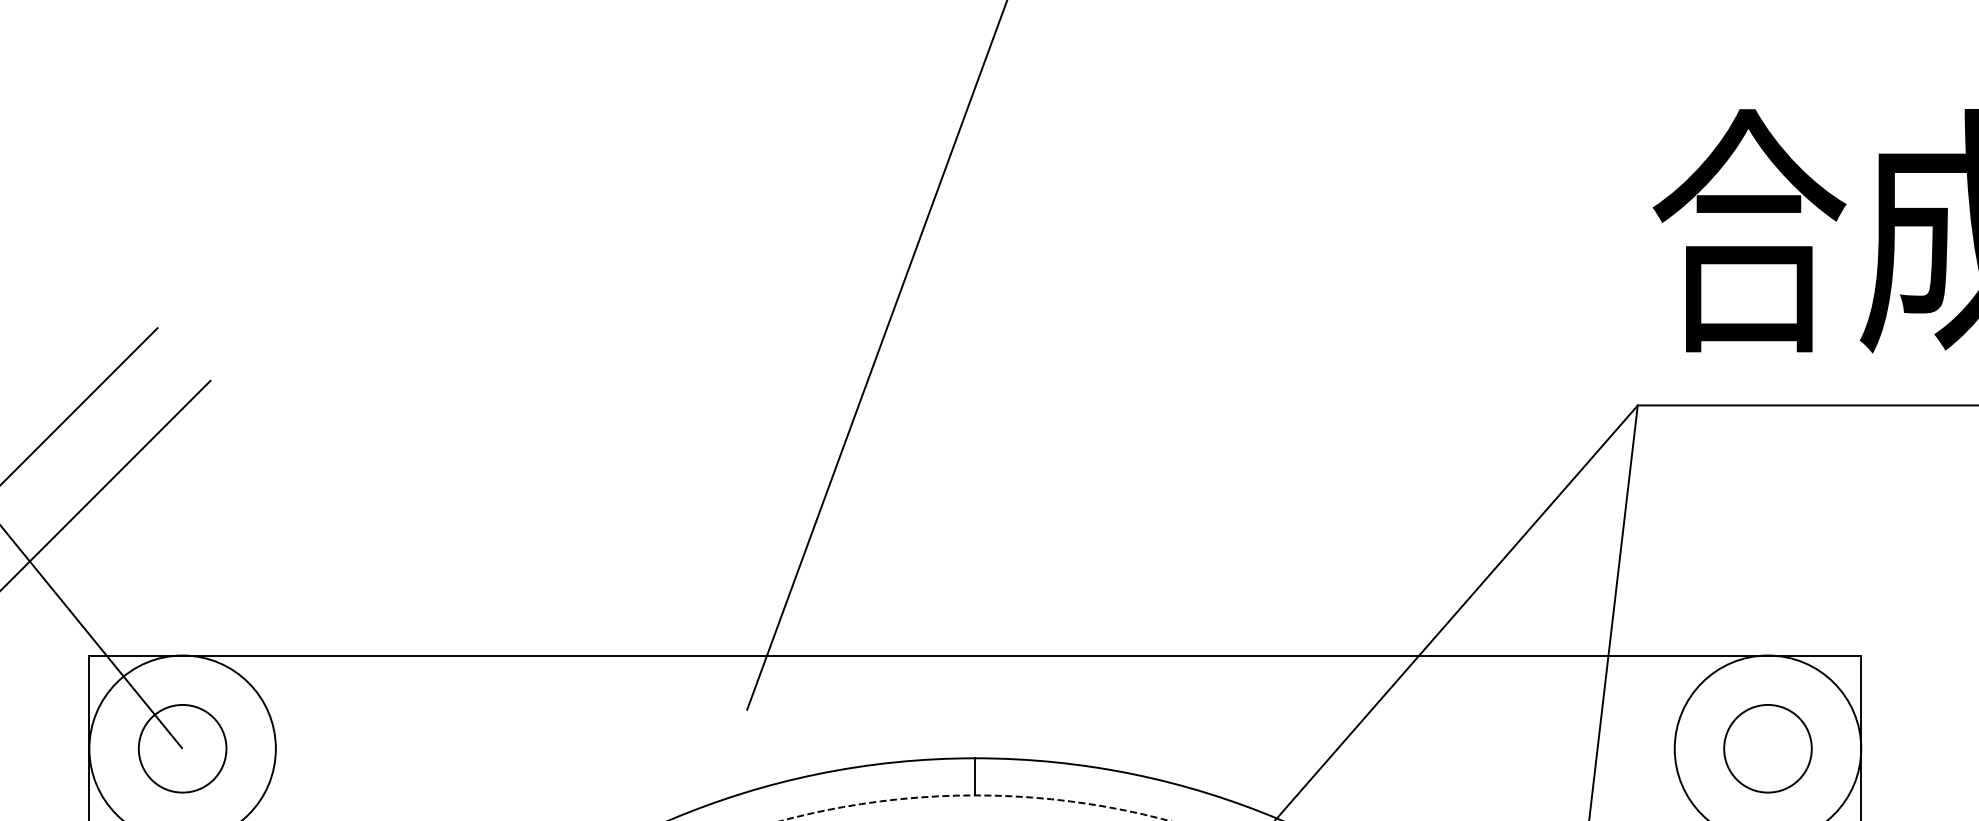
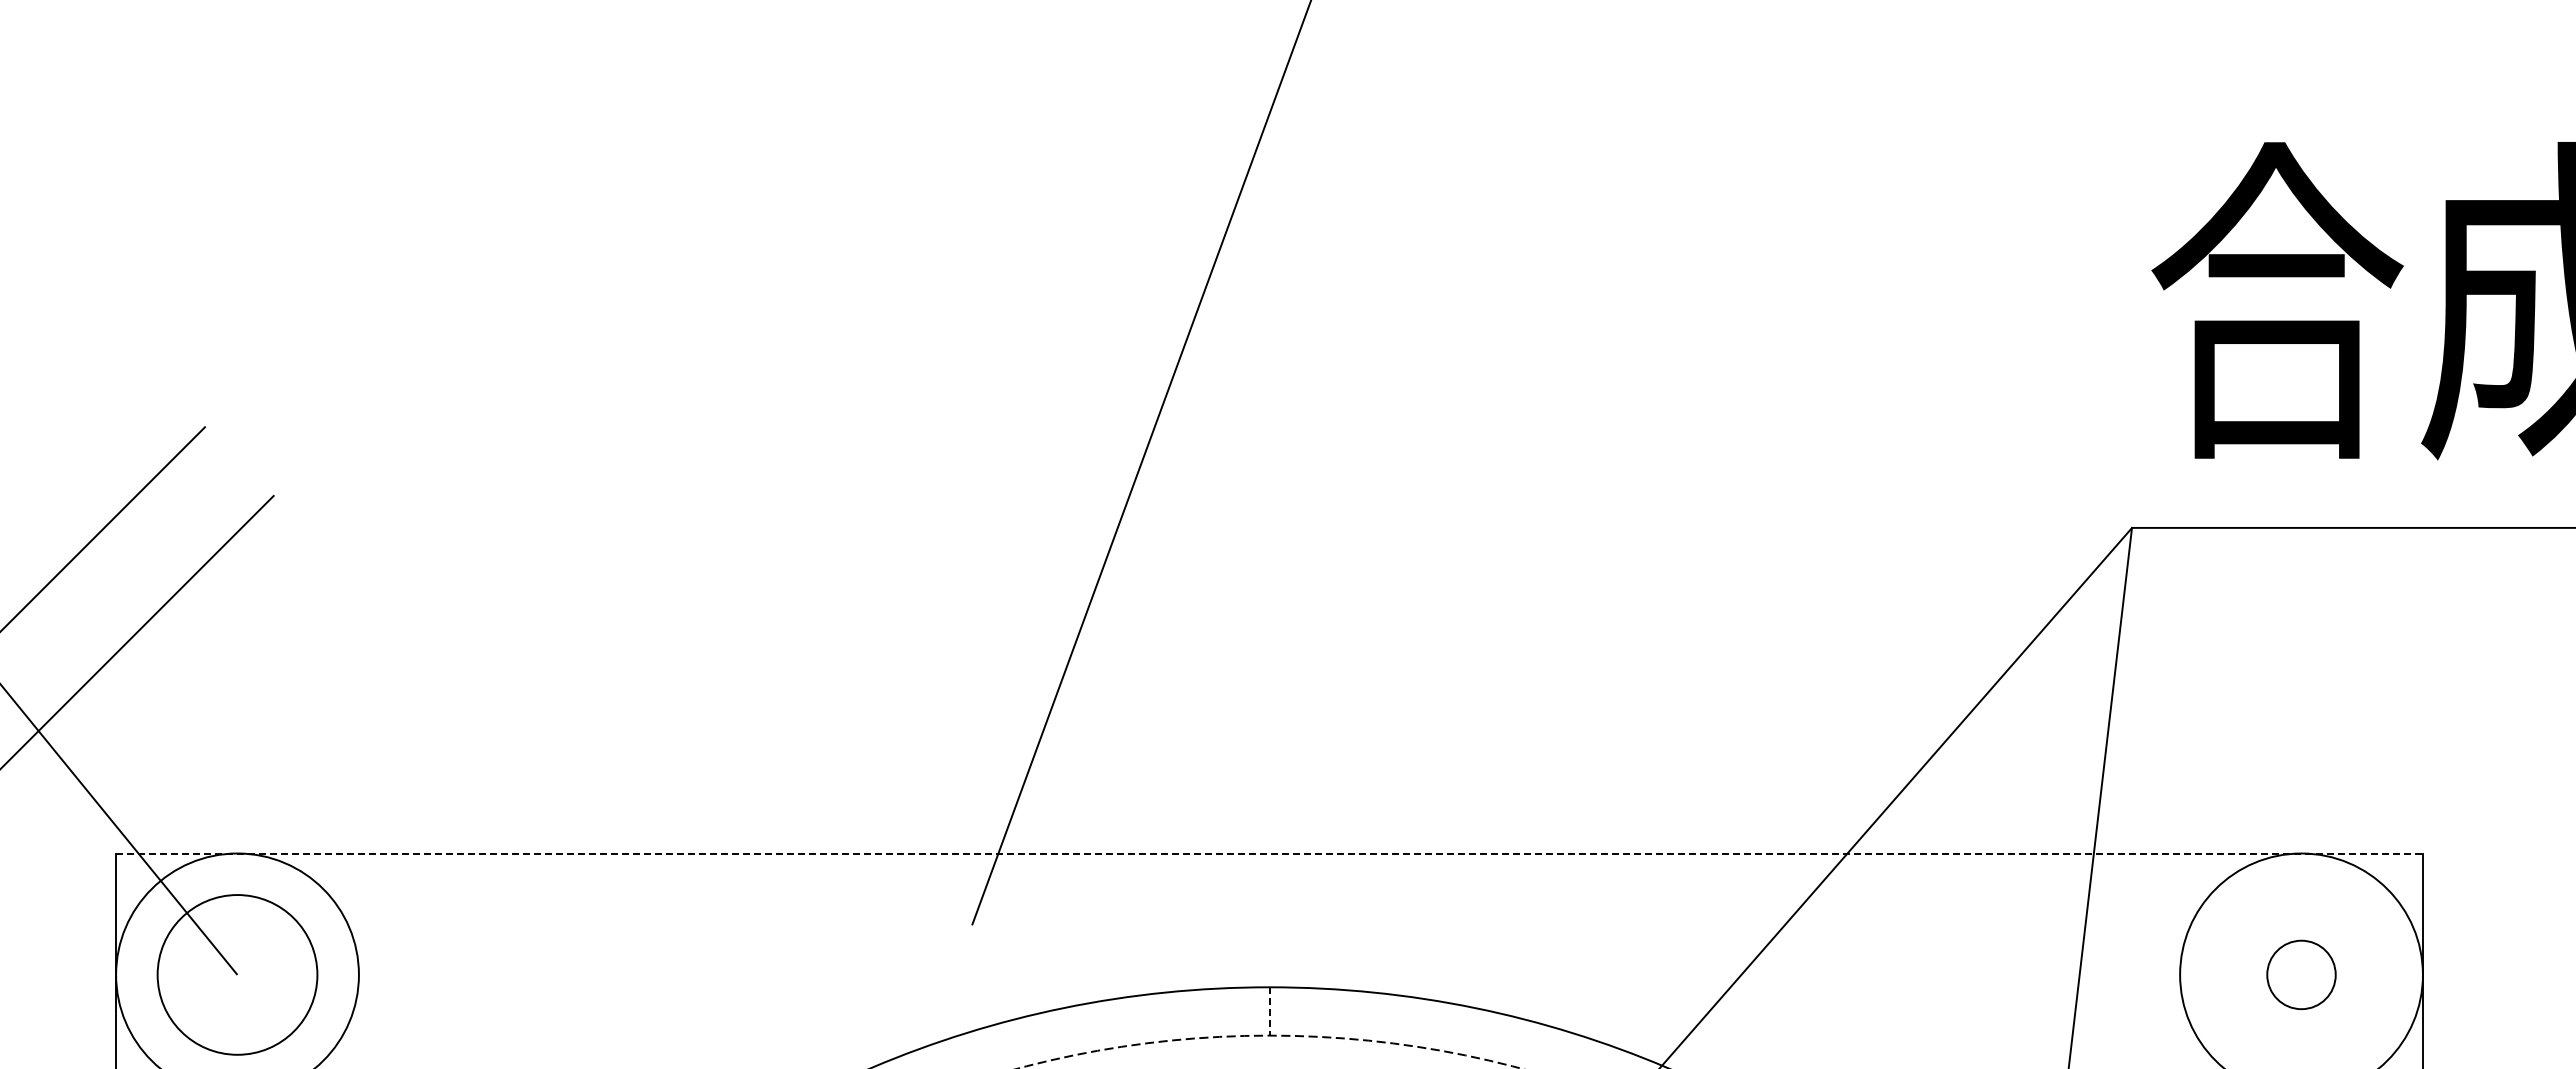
line: (976, 655) -> (1270, 853), solid -> dashed
circle: (182, 748) -> (237, 974), size x1.4
circle: (1767, 748) -> (2301, 974), size x0.6
line: (975, 776) -> (1269, 1011), solid -> dashed

